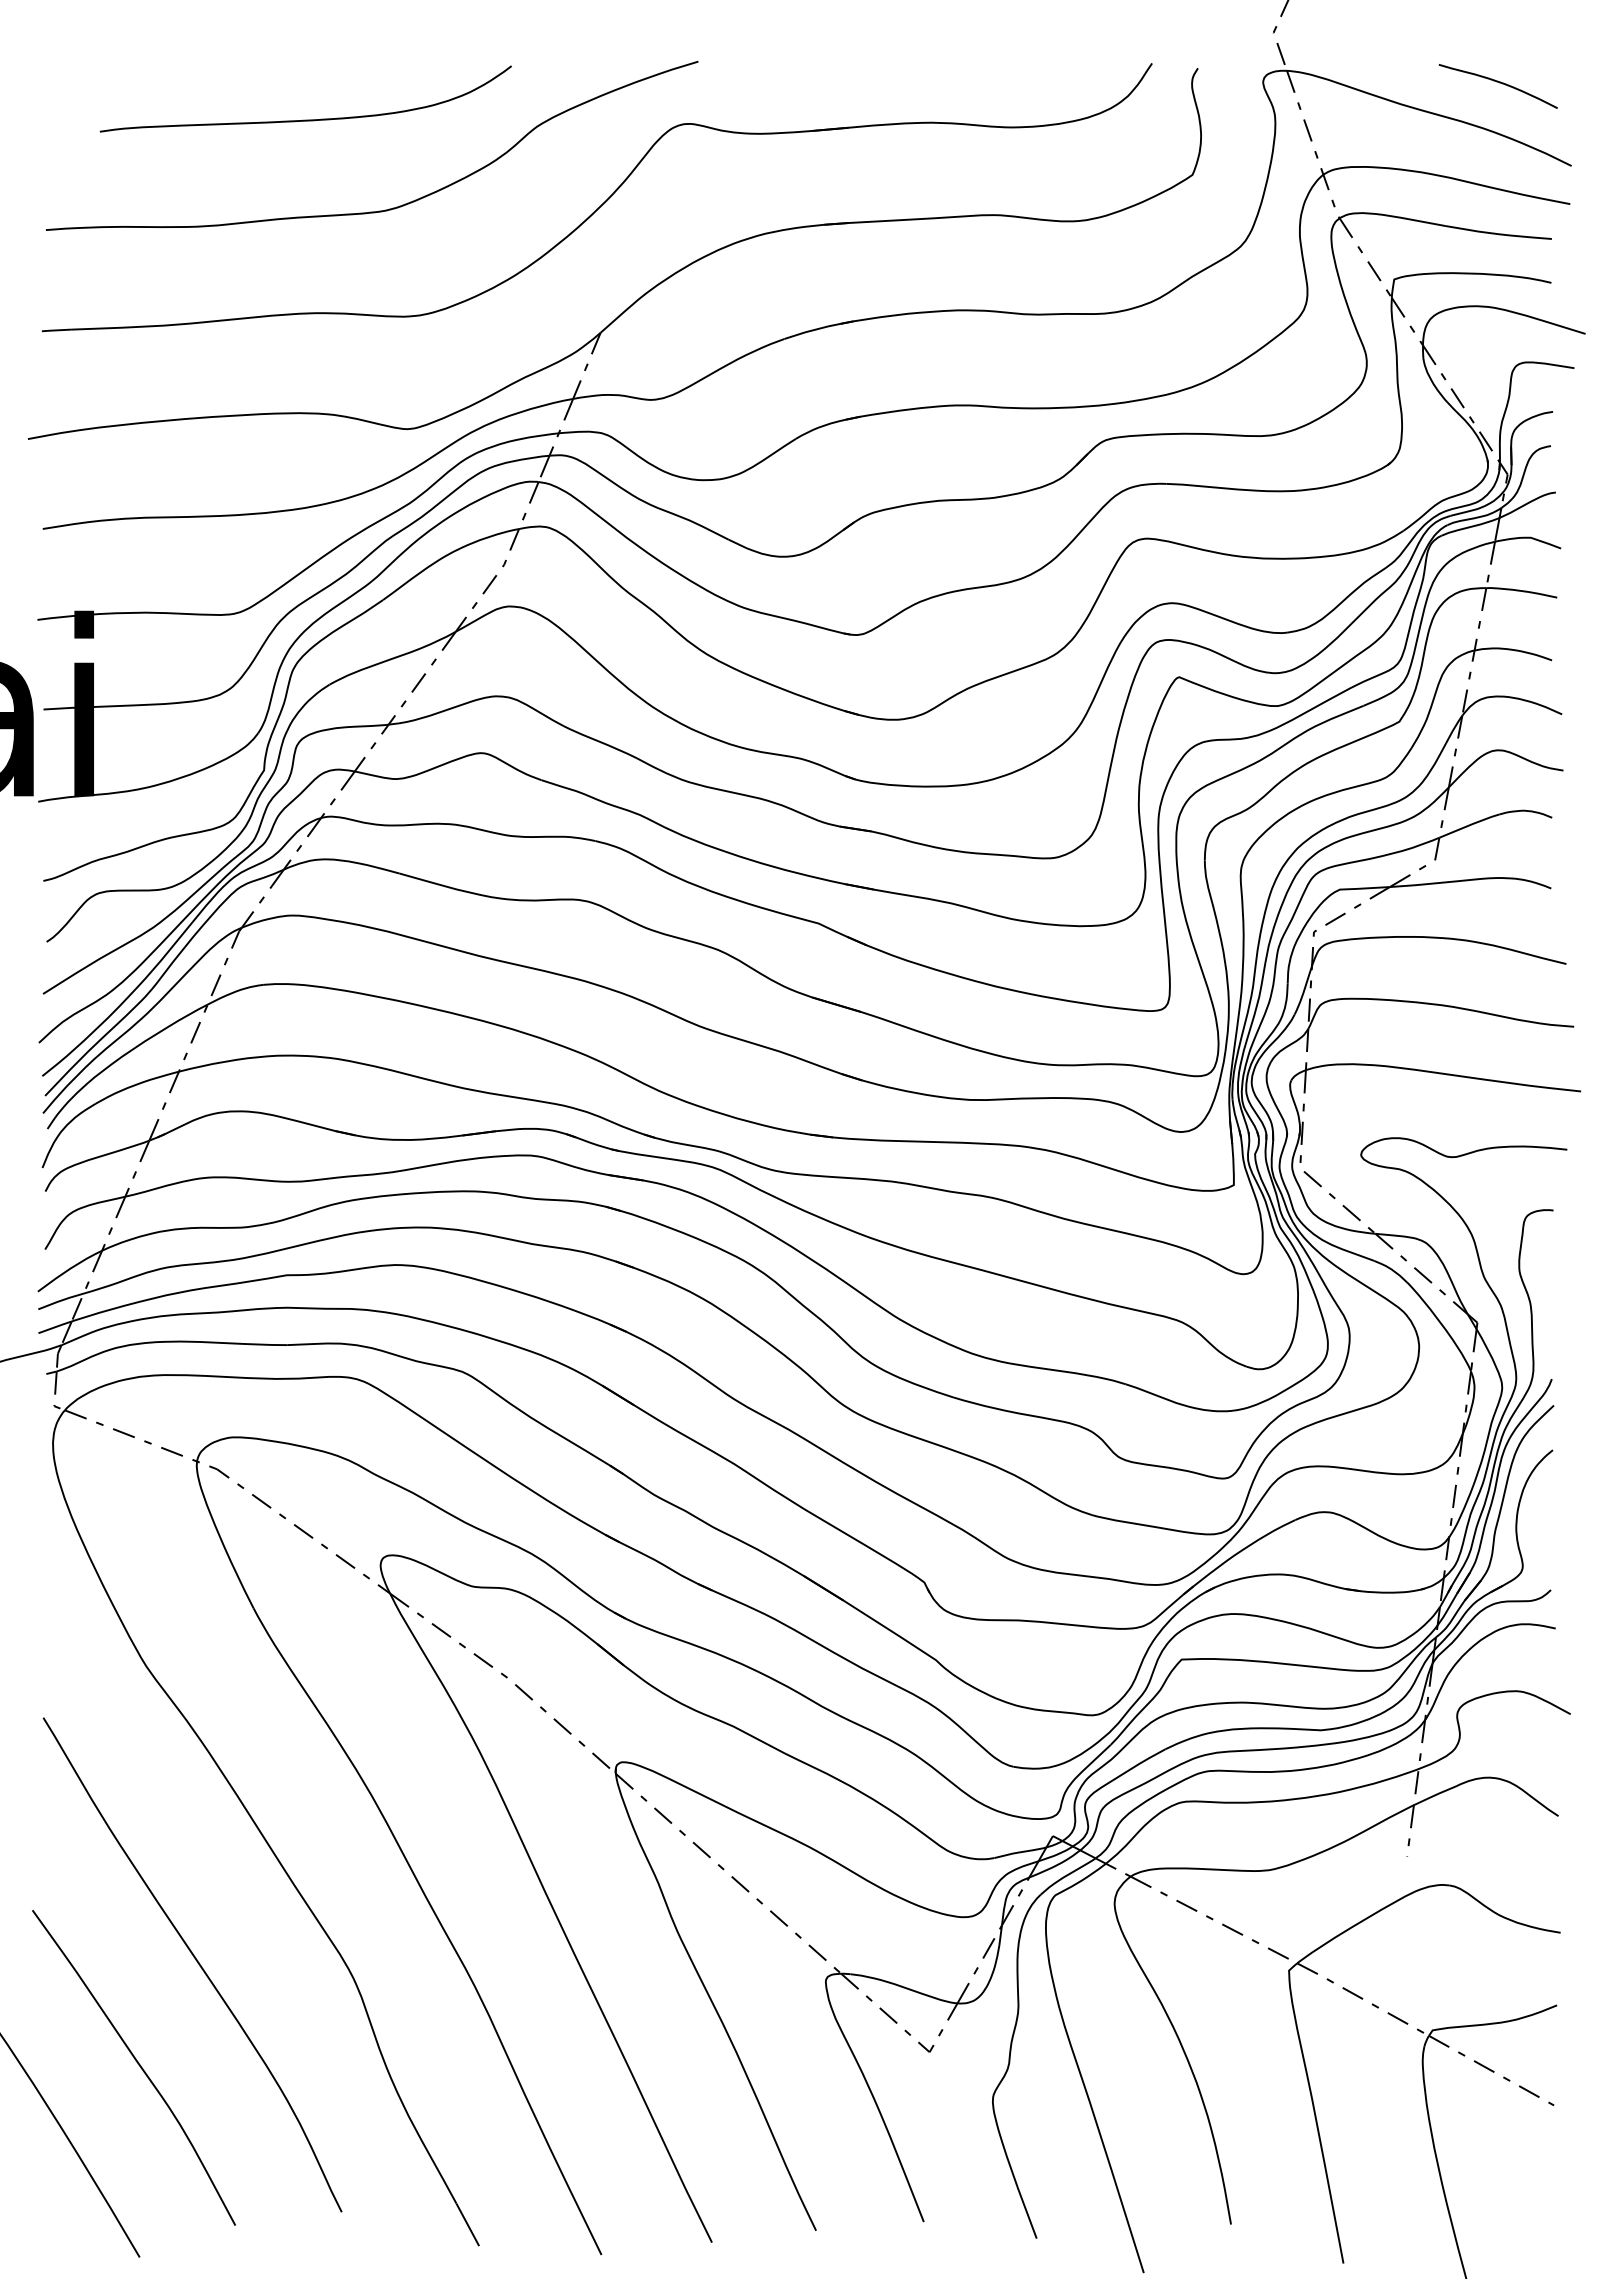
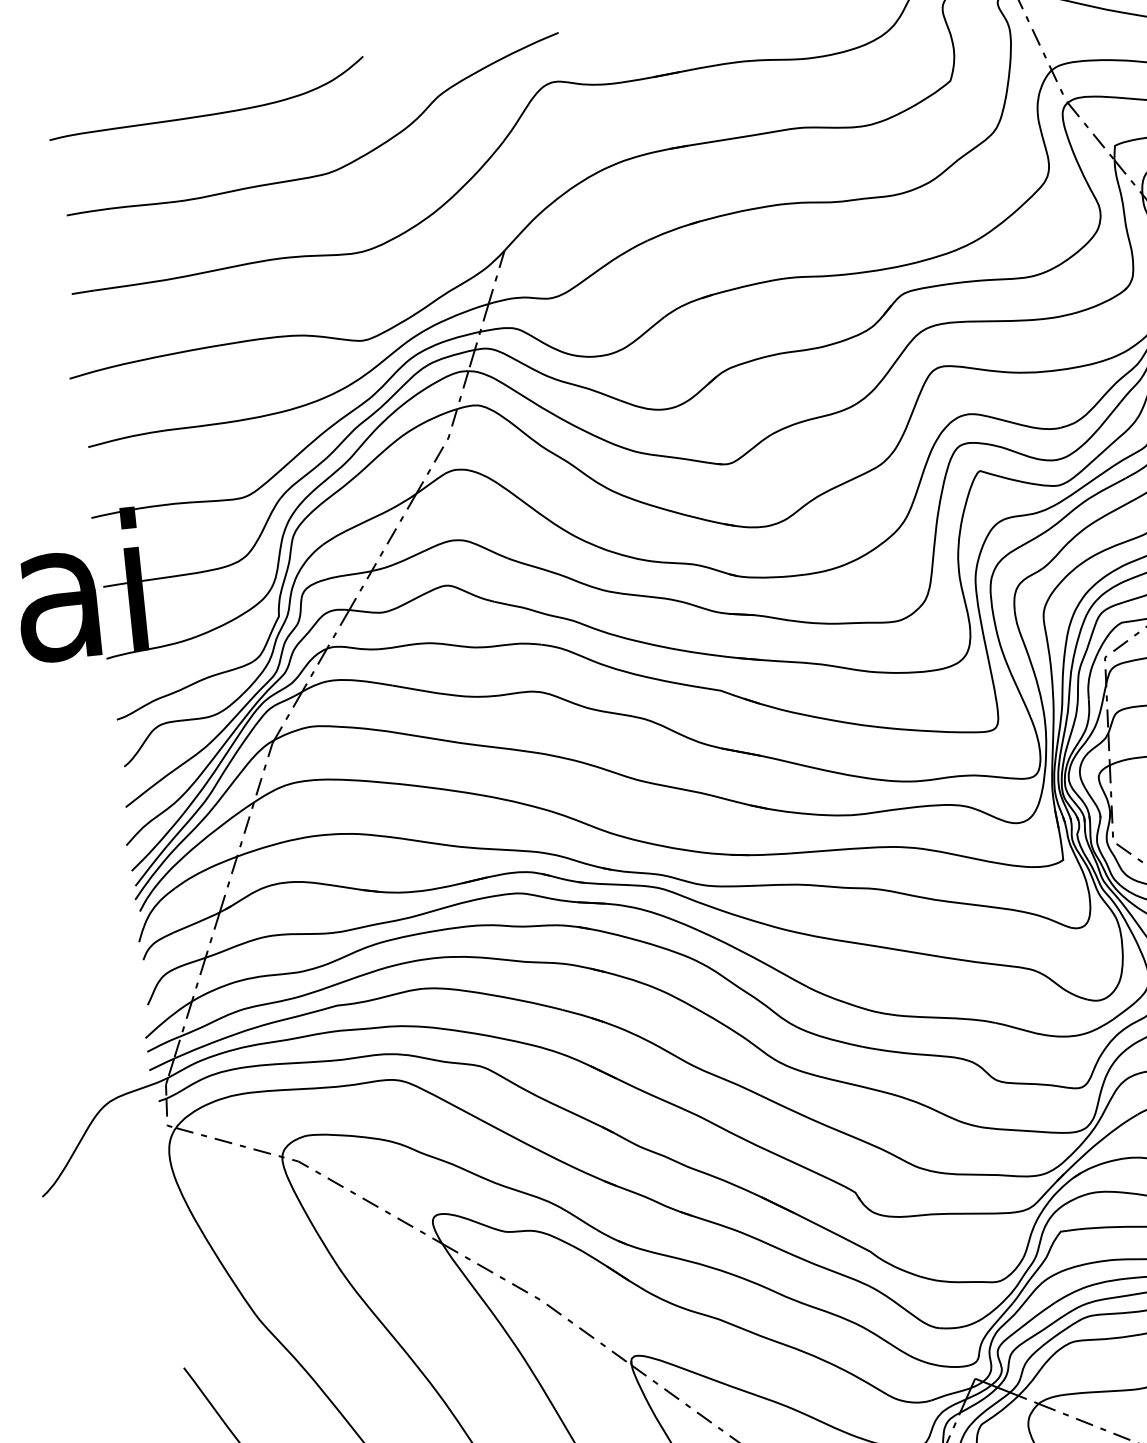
curve: (305, 119) -> (207, 114), moved

